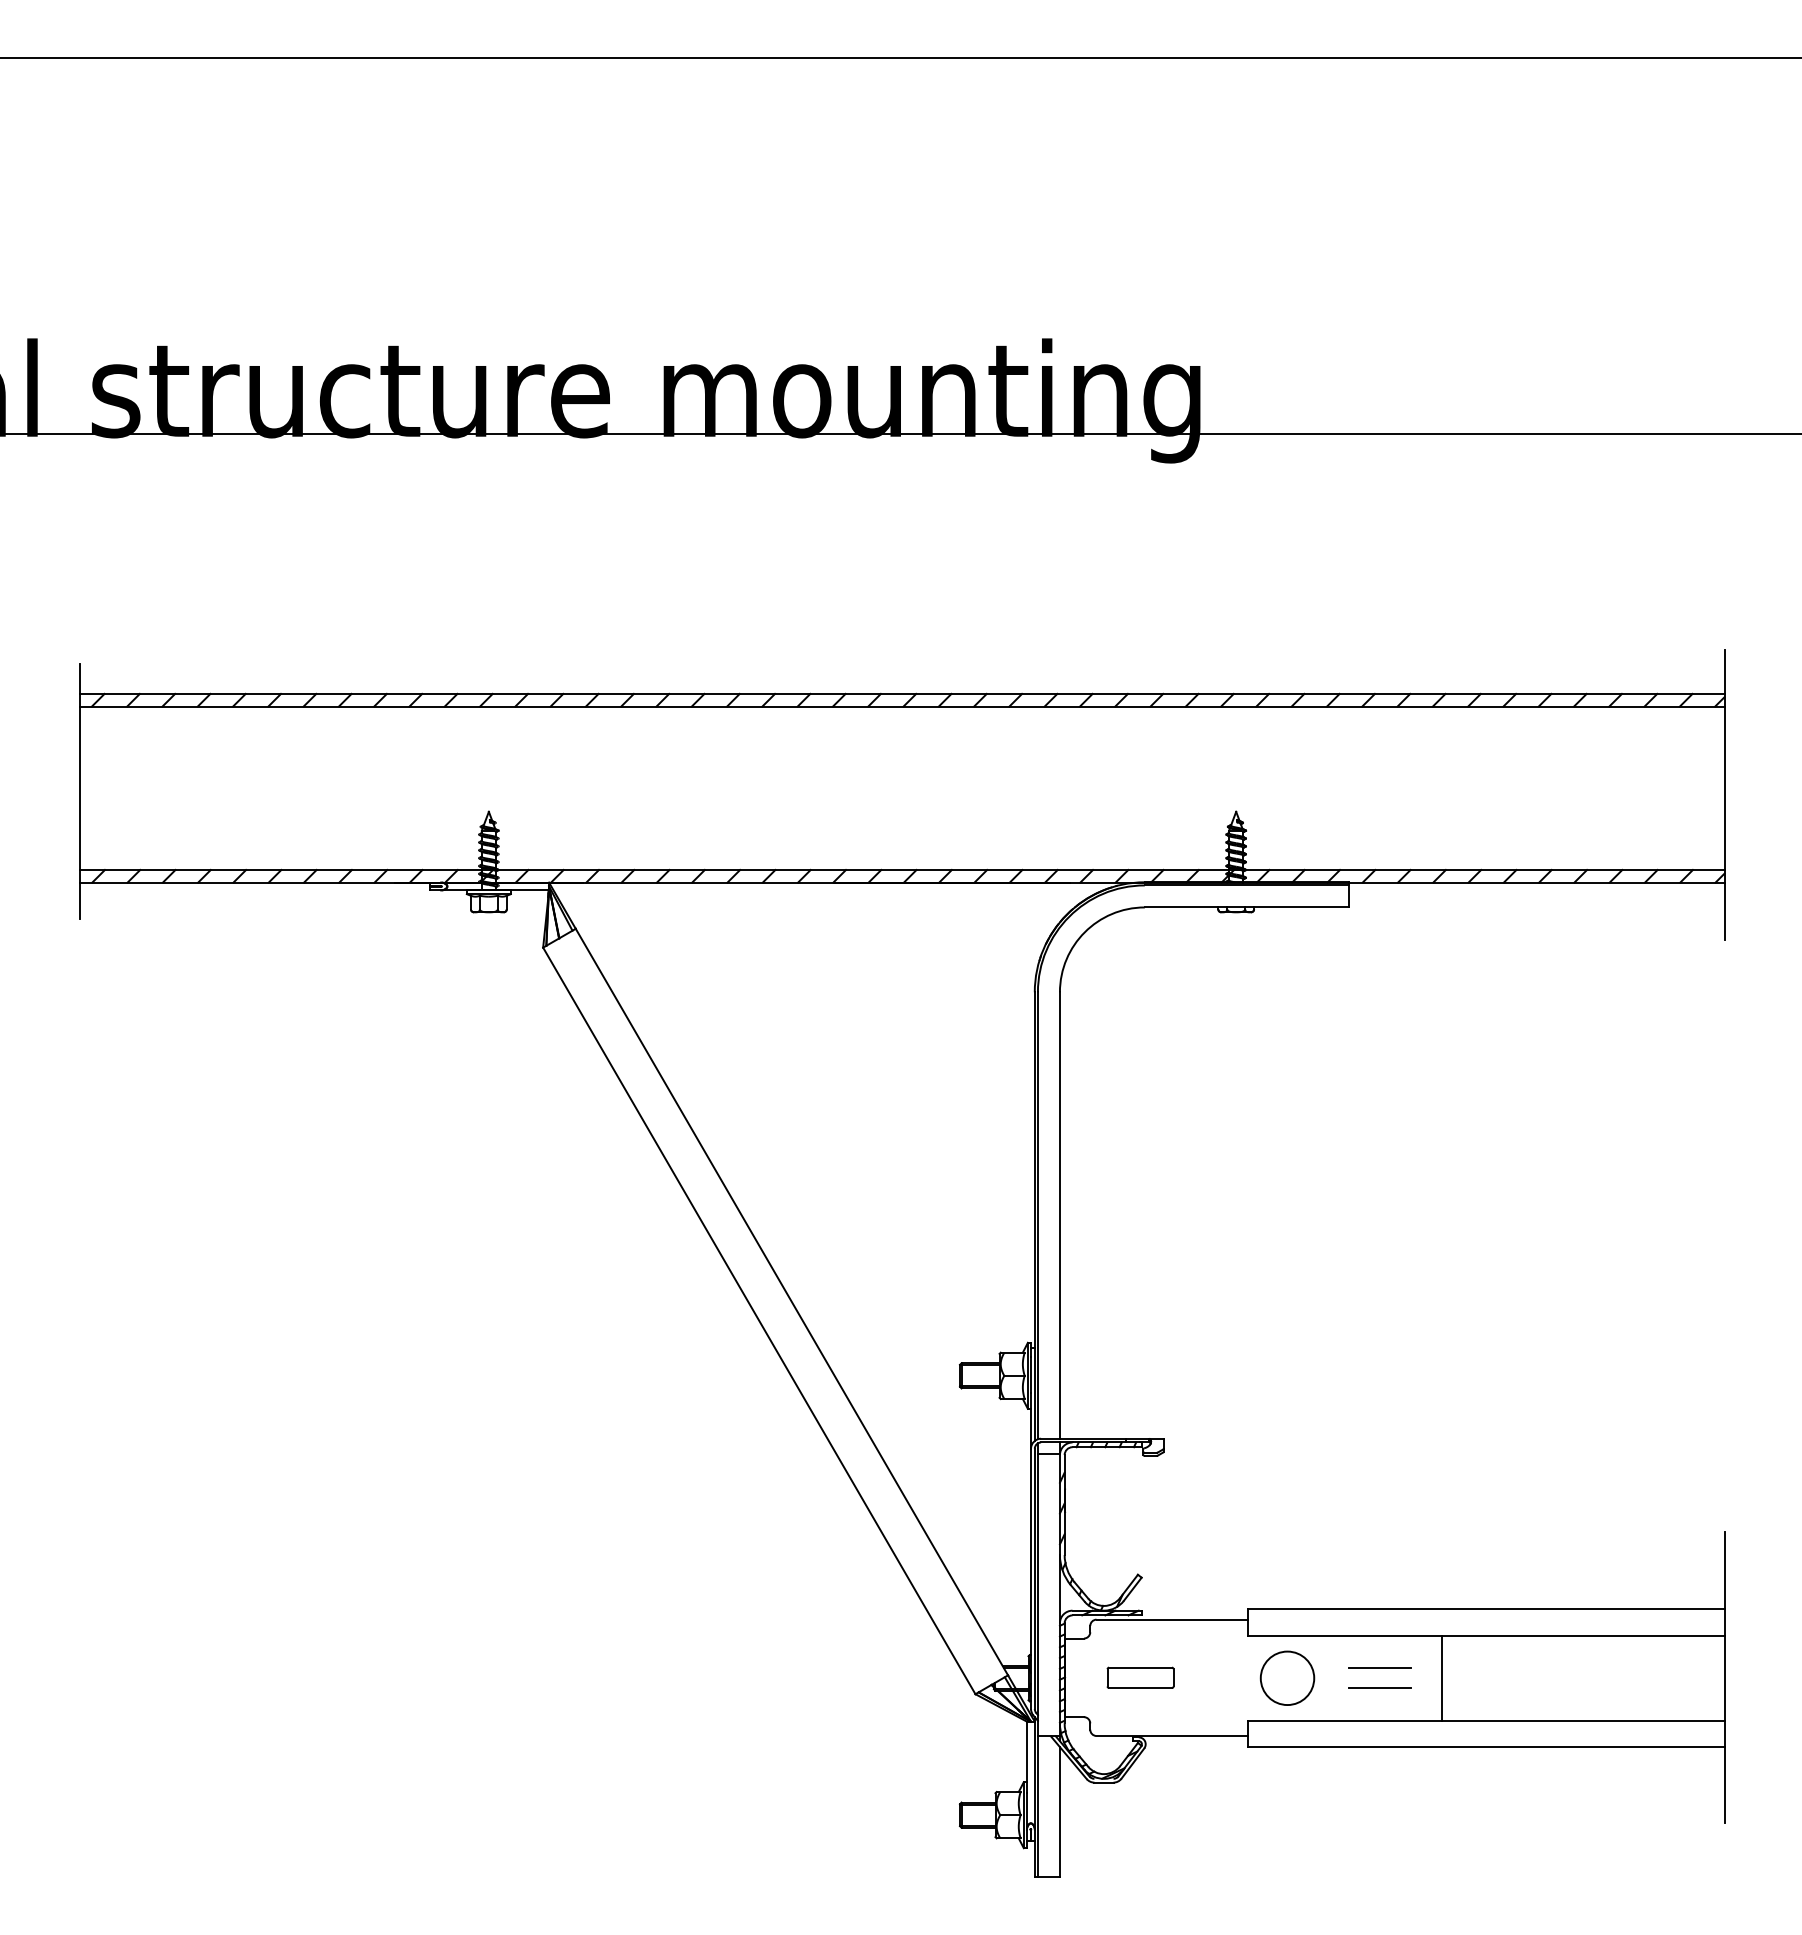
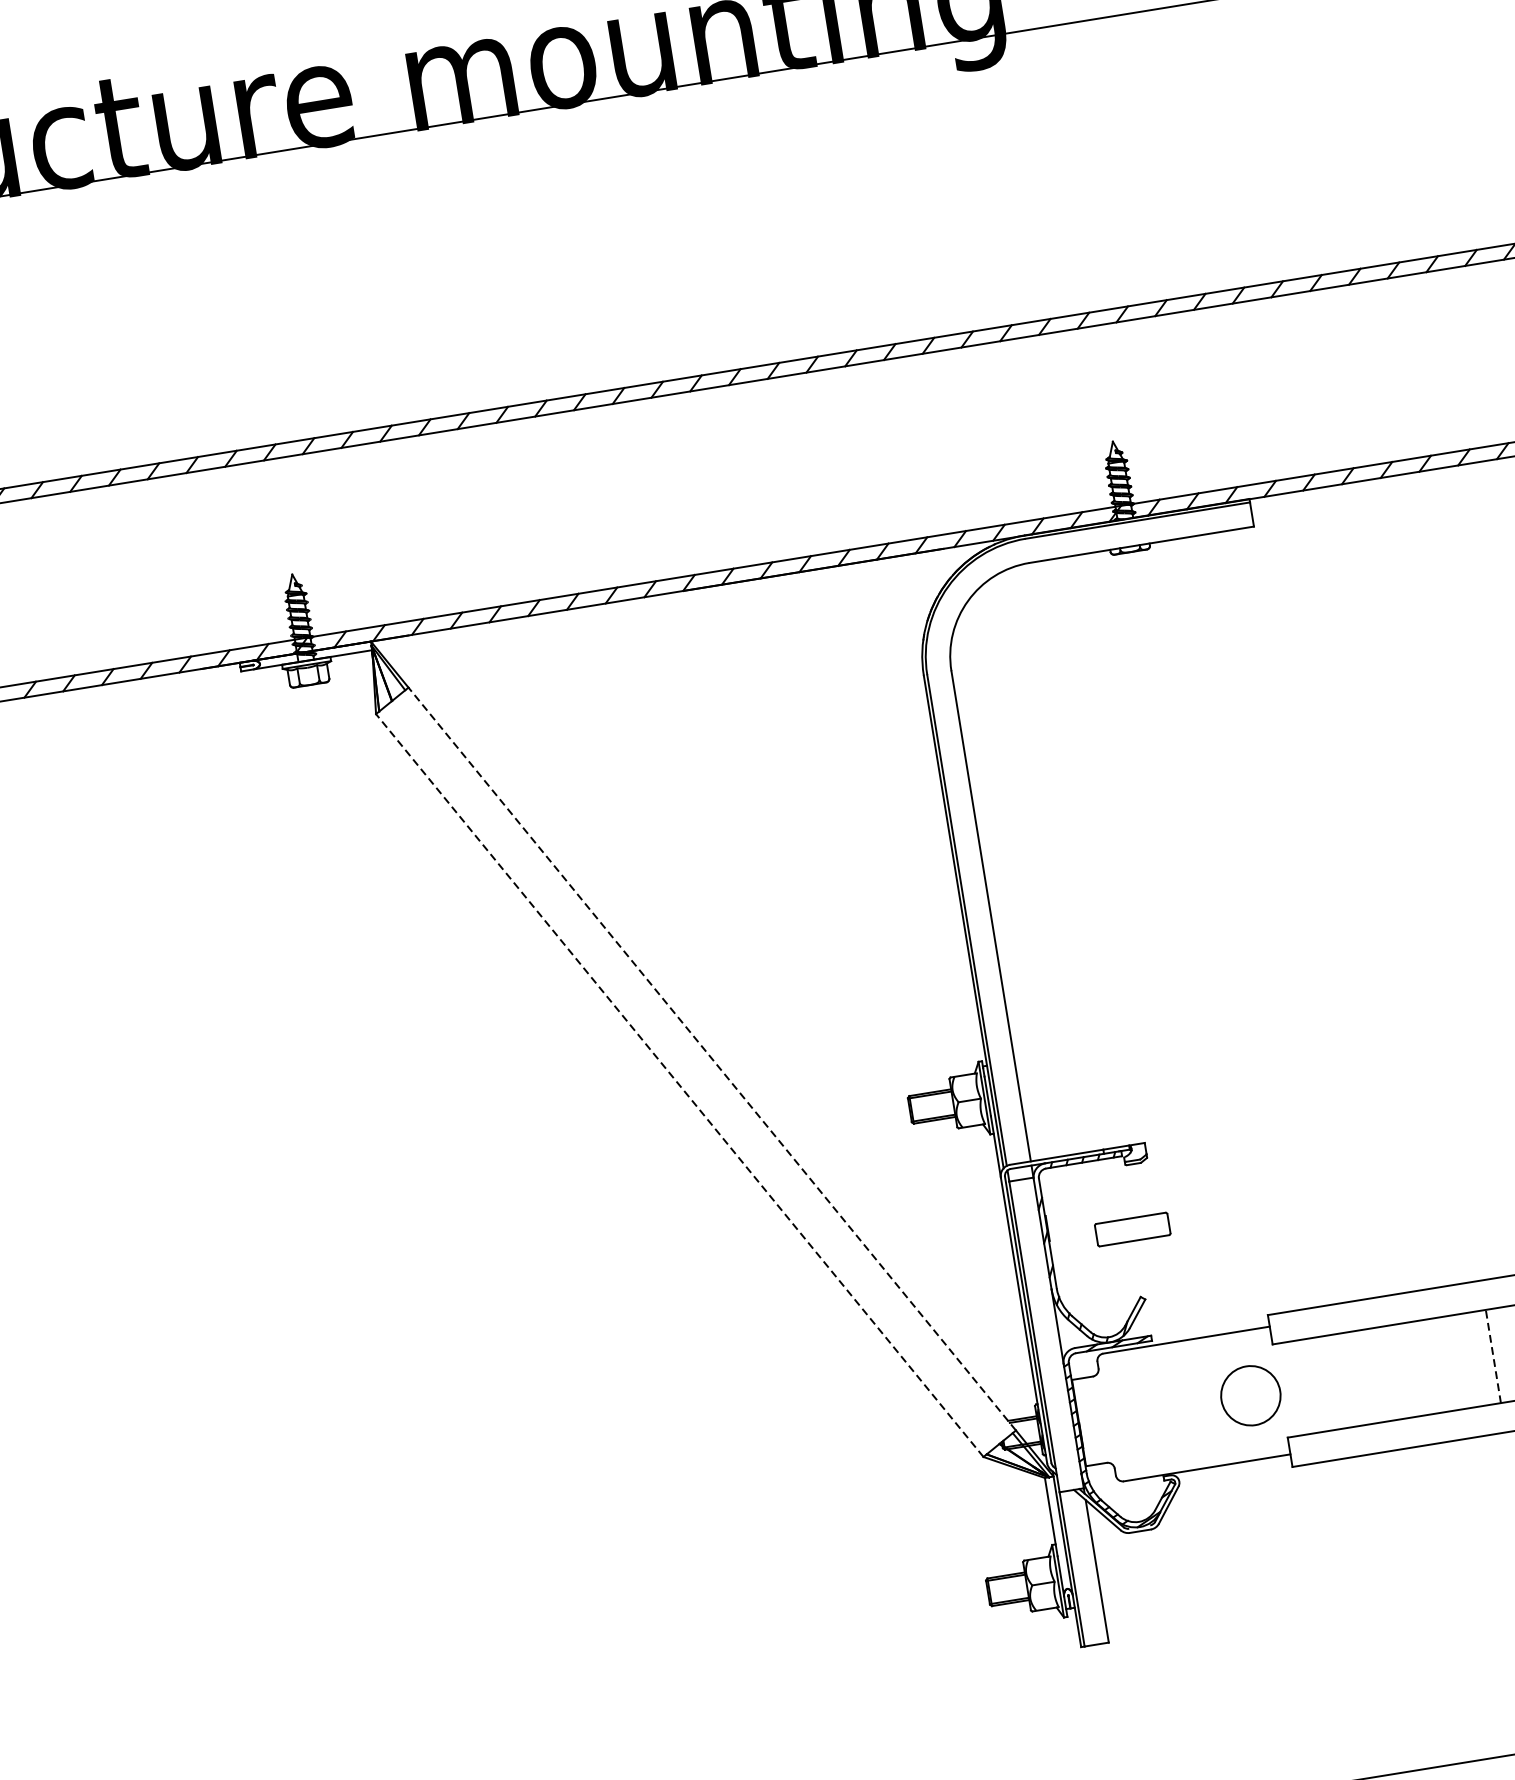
line: (791, 1301) -> (711, 1058), solid -> dashed
line: (759, 1320) -> (679, 1085), solid -> dashed
line: (1379, 1667) -> (1422, 1355), removed
part: (1140, 1677) -> (1132, 1229), moved
circle: (1287, 1677) -> (1250, 1394), moved
line: (1442, 1677) -> (1493, 1355), solid -> dashed
line: (1379, 1688) -> (1426, 1378), removed

